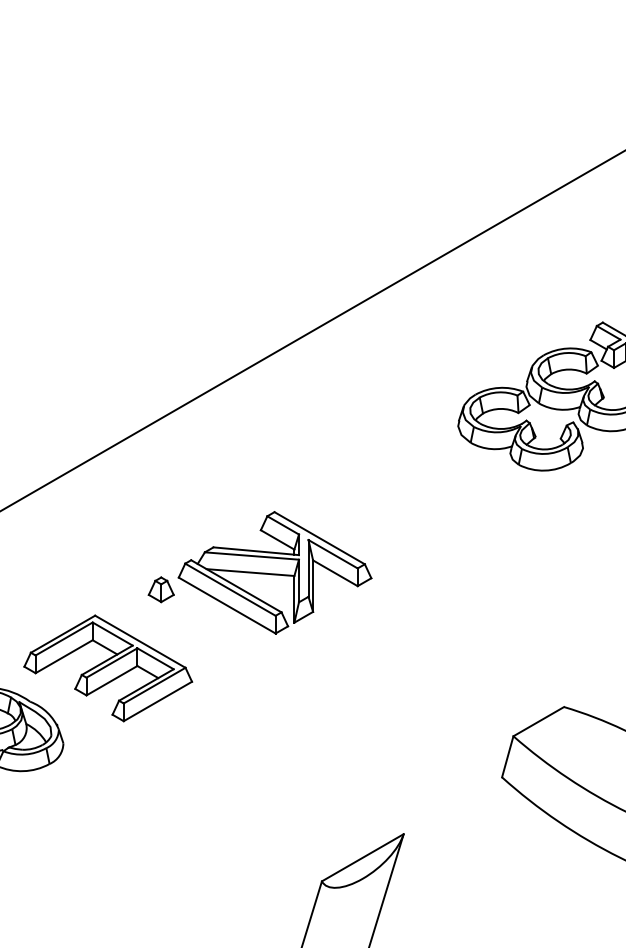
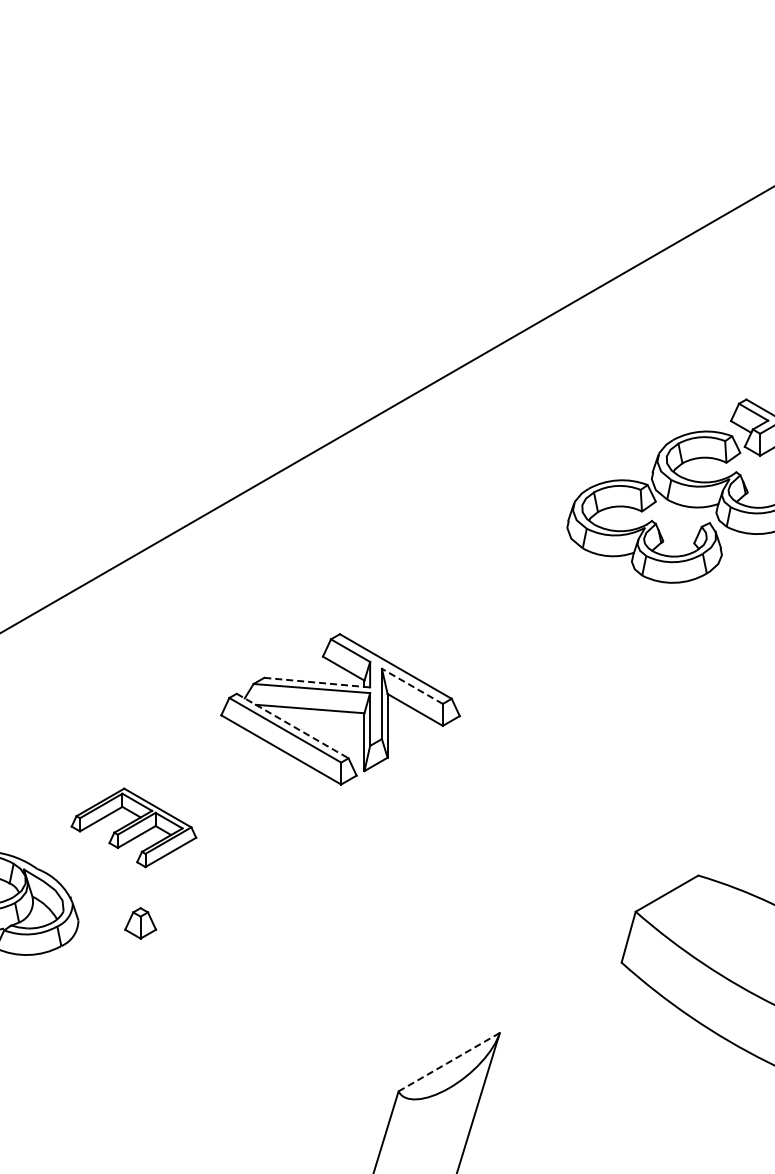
line: (256, 551) -> (317, 682), solid -> dashed
line: (332, 554) -> (411, 686), solid -> dashed
line: (236, 586) -> (292, 726), solid -> dashed
part: (161, 589) -> (140, 923), moved
part: (107, 668) -> (133, 827), size x0.6
line: (362, 858) -> (448, 1062), solid -> dashed

